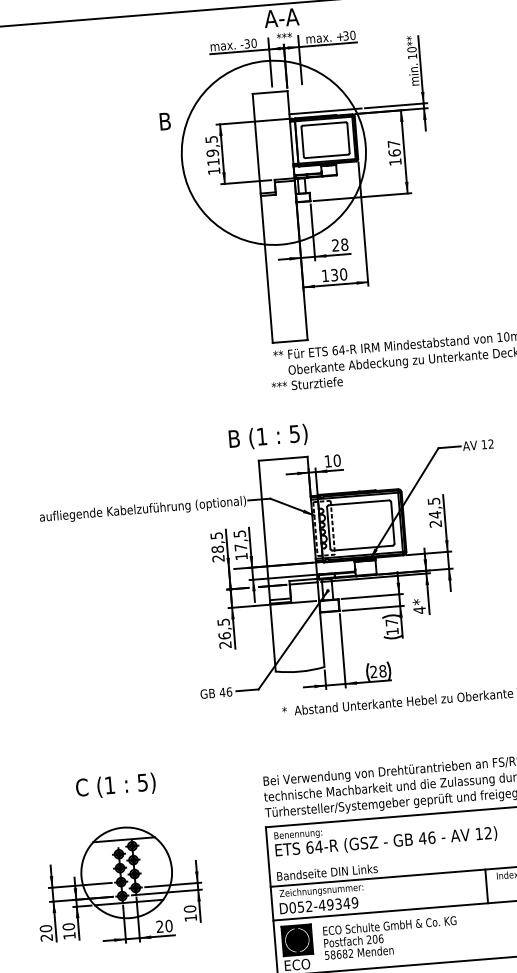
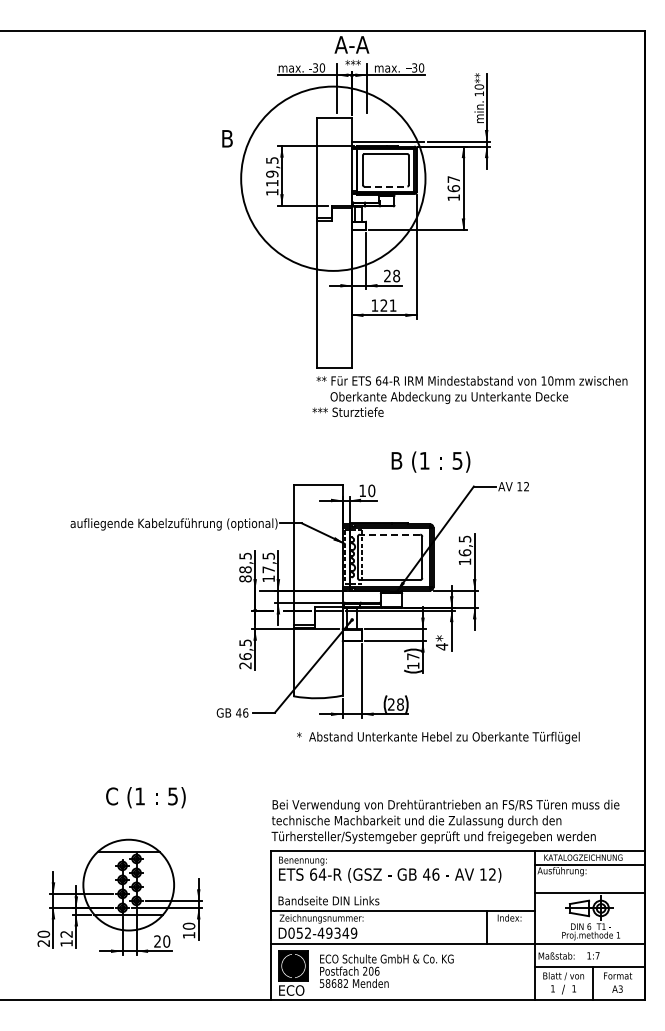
line: (327, 156) -> (386, 186), solid -> dashed
text: (339, 274) -> (388, 305), 130 -> 121
text: (267, 436) -> (430, 461), moved
line: (358, 502) -> (389, 534), solid -> dashed
text: (434, 519) -> (464, 557), 24,5 -> 16,5
text: (218, 558) -> (245, 578), 28,5 -> 88,5
text: (115, 785) -> (145, 797), moved
text: (68, 926) -> (66, 933), 10 -> 12

